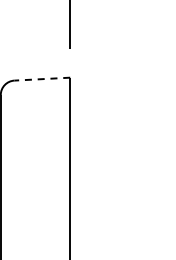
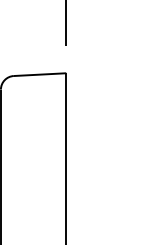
line: (42, 79) -> (40, 74), dashed -> solid

